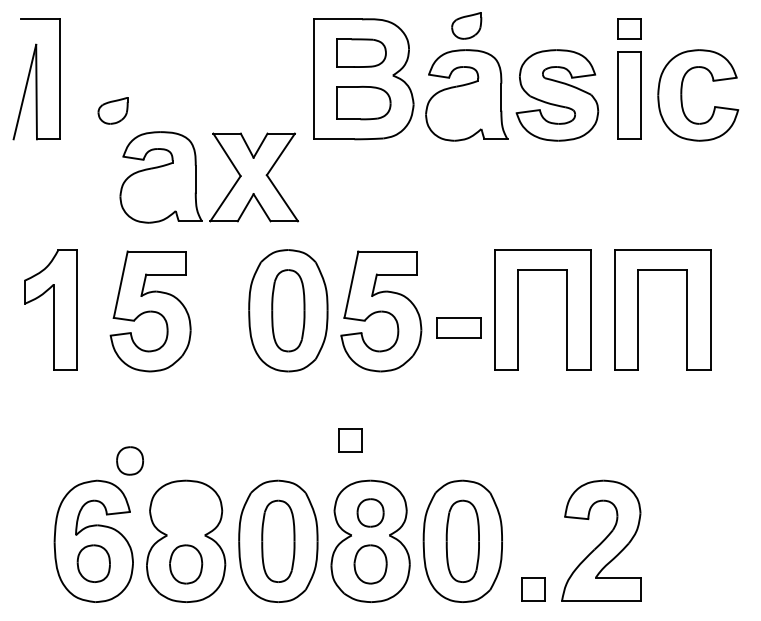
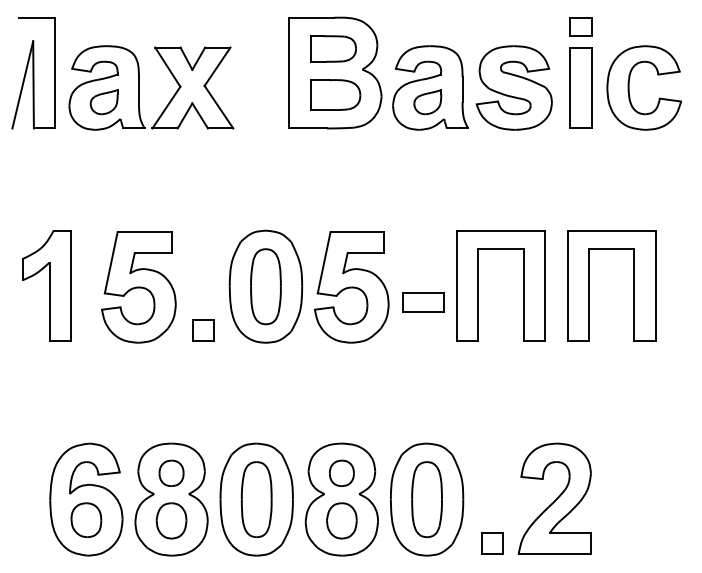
part: (466, 25) -> (427, 101), moved
part: (196, 177) -> (139, 88), moved
part: (350, 440) -> (203, 330), moved
part: (129, 460) -> (171, 472), moved

